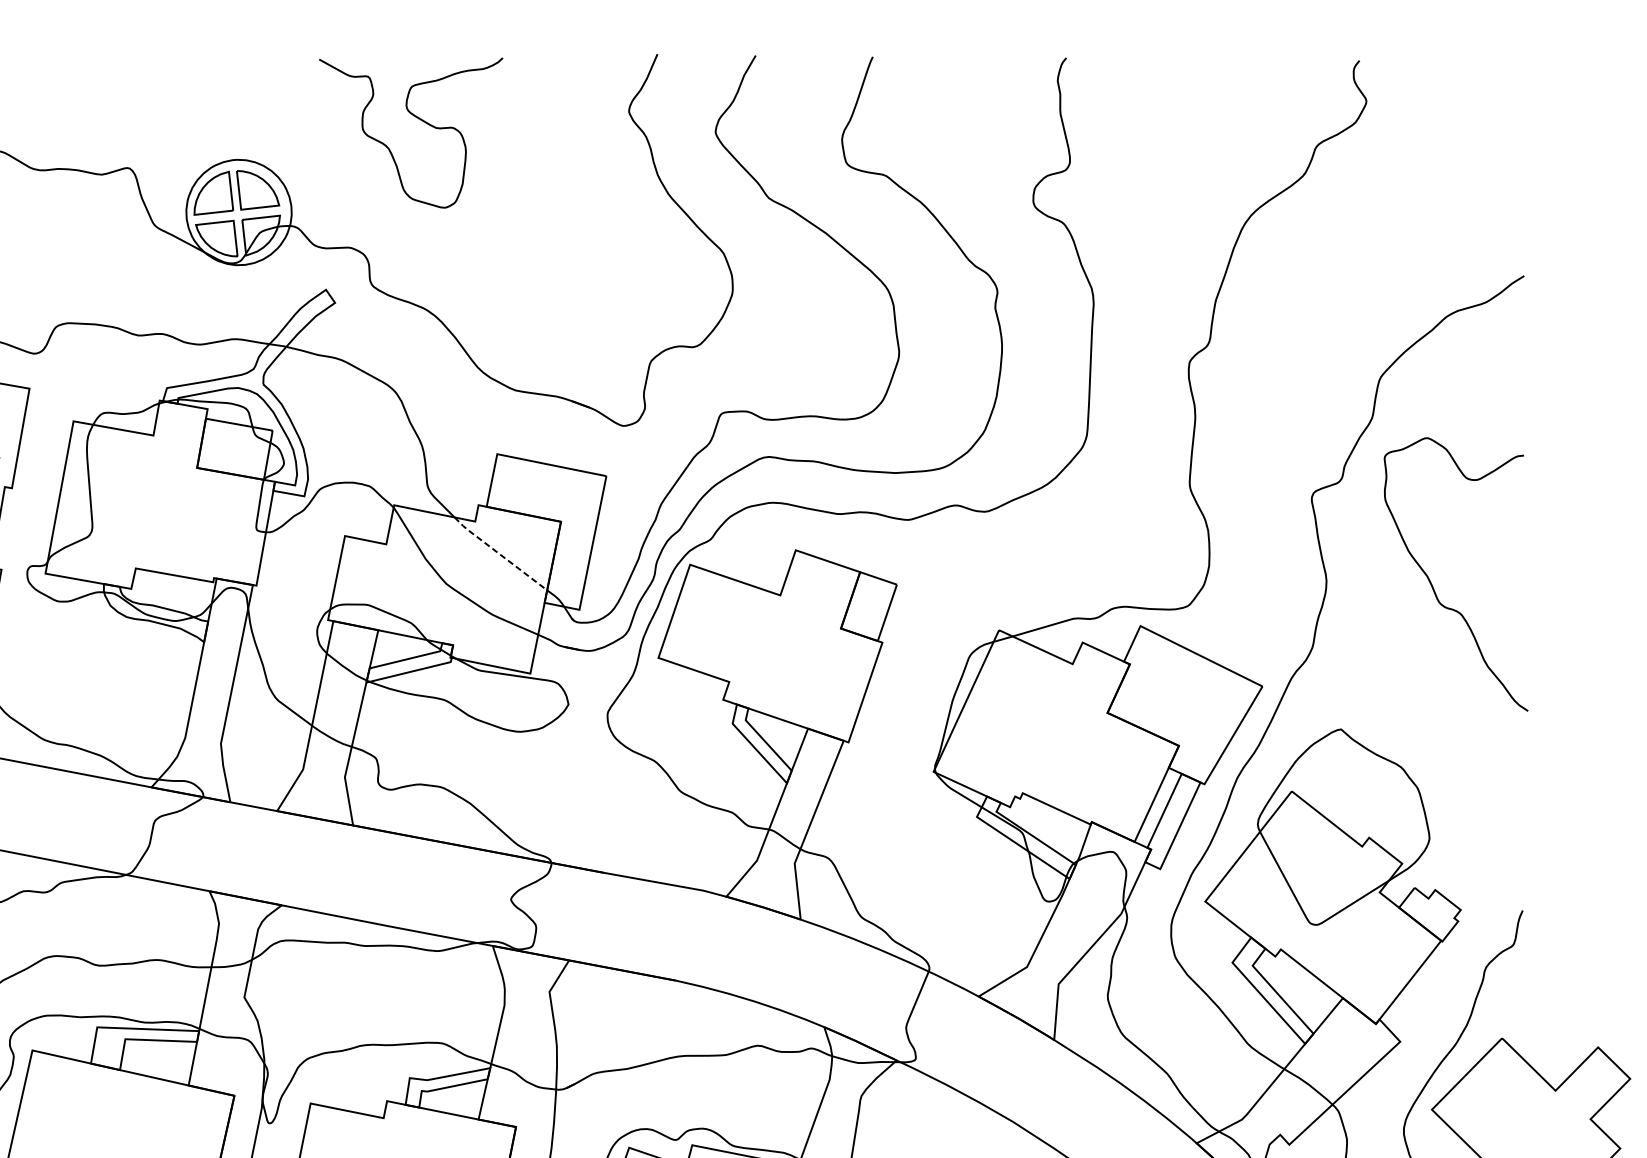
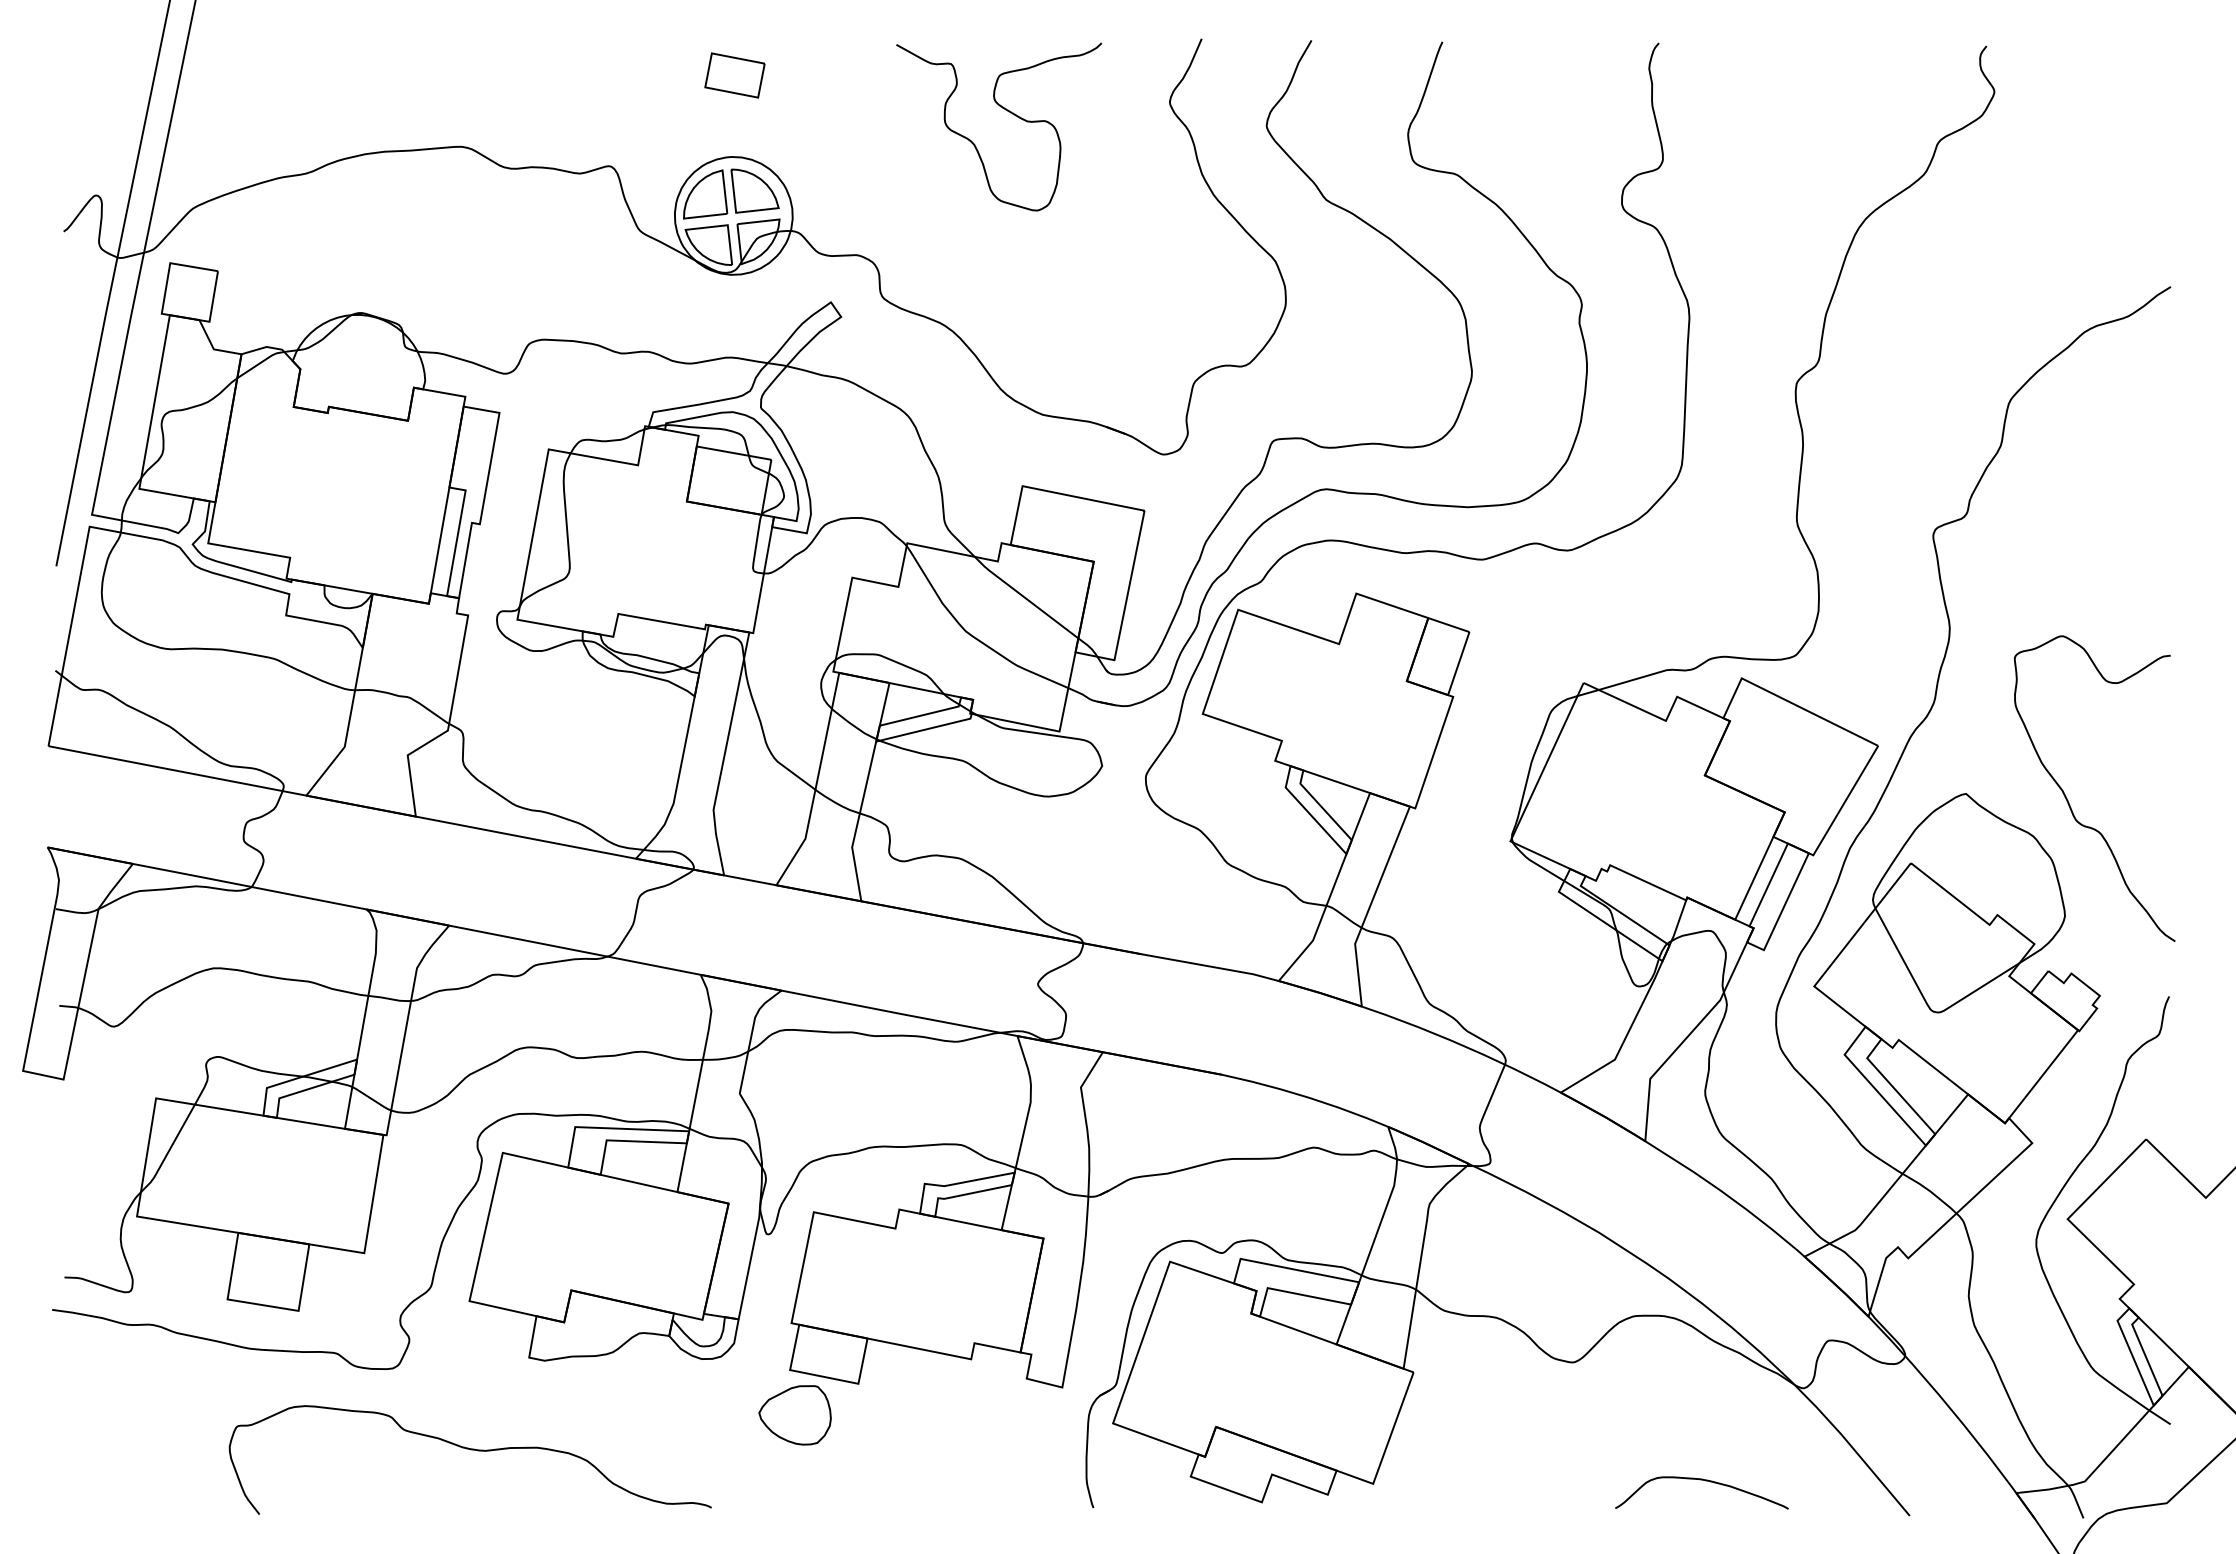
part: (239, 86) -> (734, 75), added
curve: (418, 119) -> (1007, 111), moved
line: (499, 553) -> (1024, 597), dashed -> solid
curve: (1432, 585) -> (2068, 800), moved

